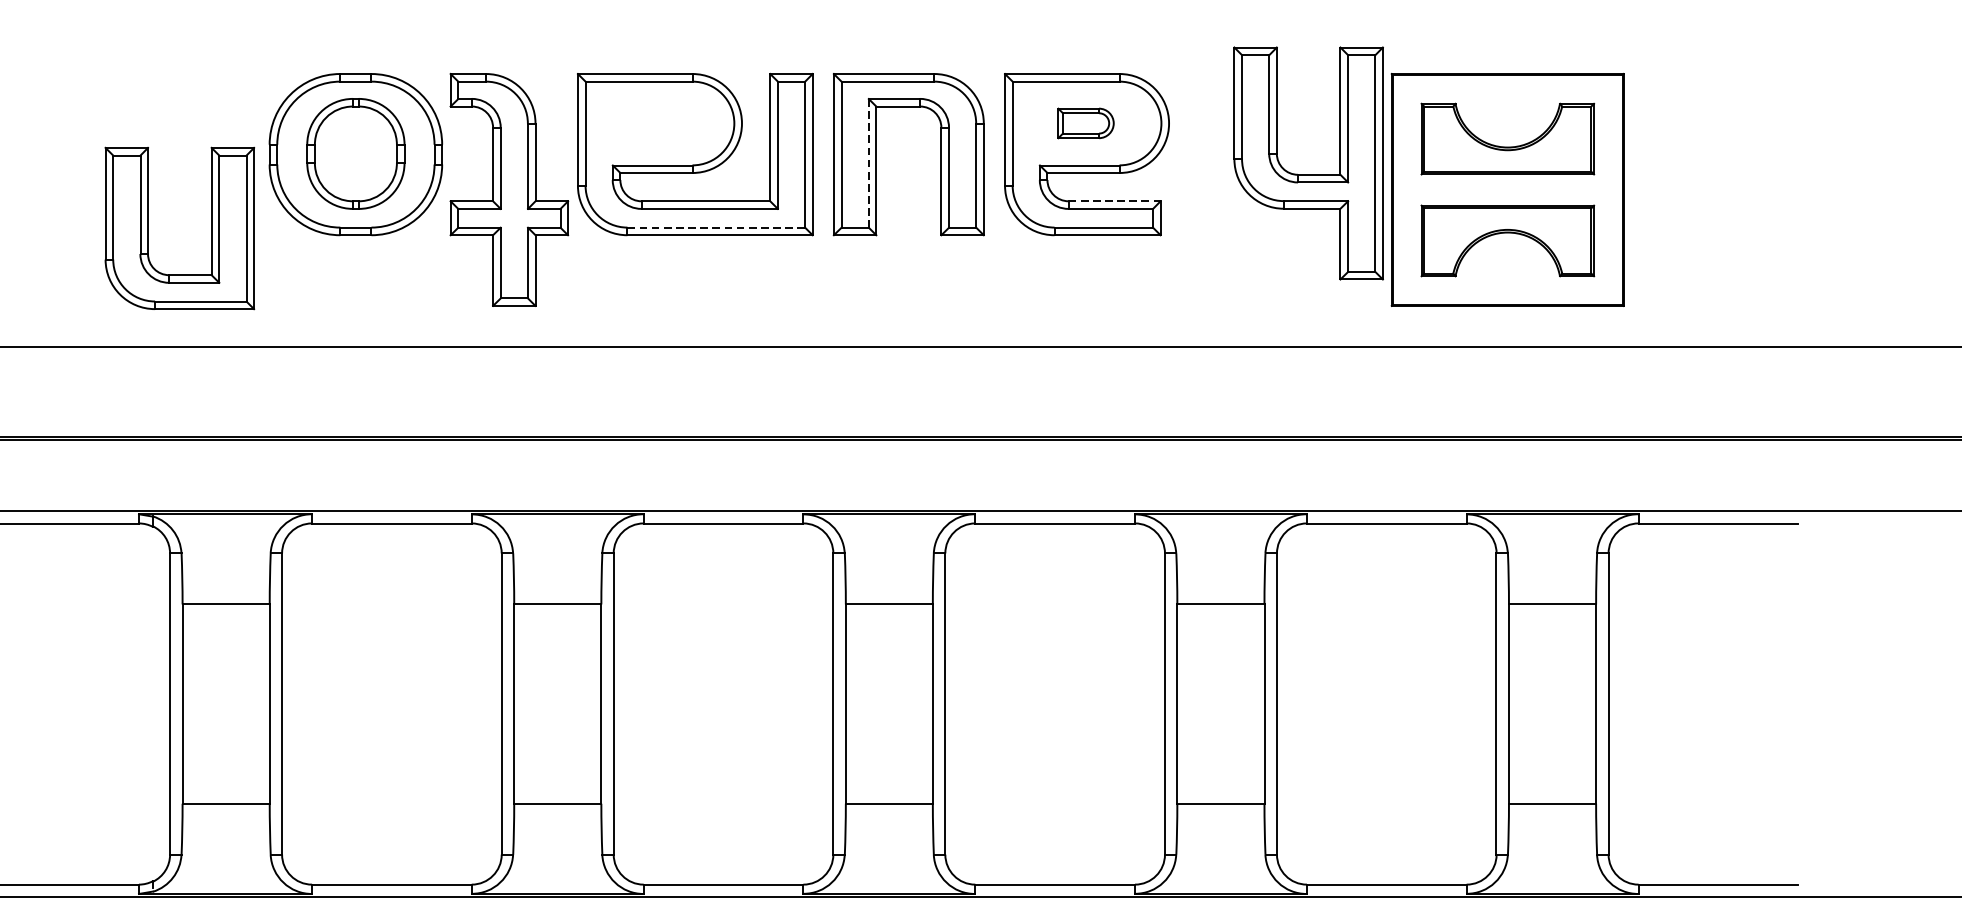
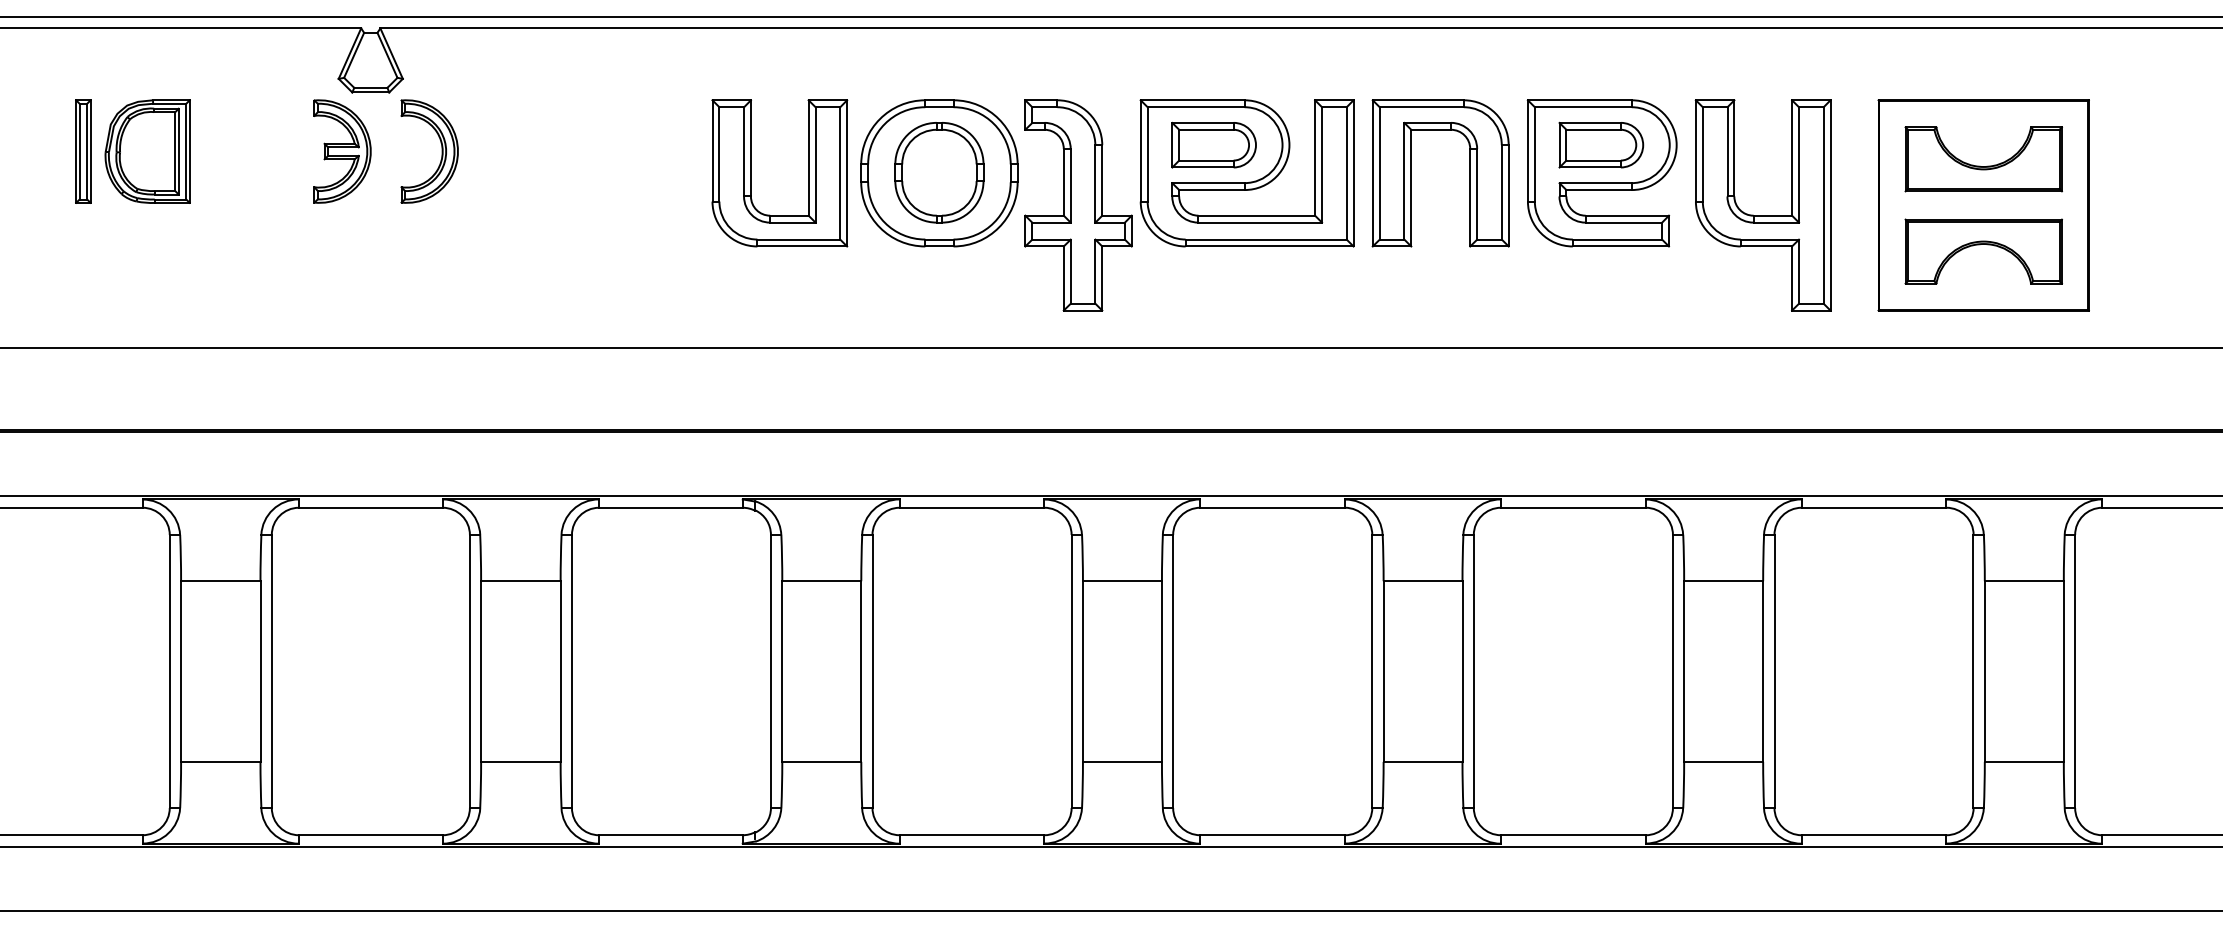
part: (658, 122) -> (1213, 144), added
part: (1086, 122) -> (1601, 144), size x1.67
line: (868, 163) -> (1404, 181), dashed -> solid
part: (1307, 174) -> (1762, 215), moved
line: (1114, 201) -> (1627, 215), dashed -> solid
line: (716, 227) -> (1266, 239), dashed -> solid
part: (148, 228) -> (751, 173), moved

